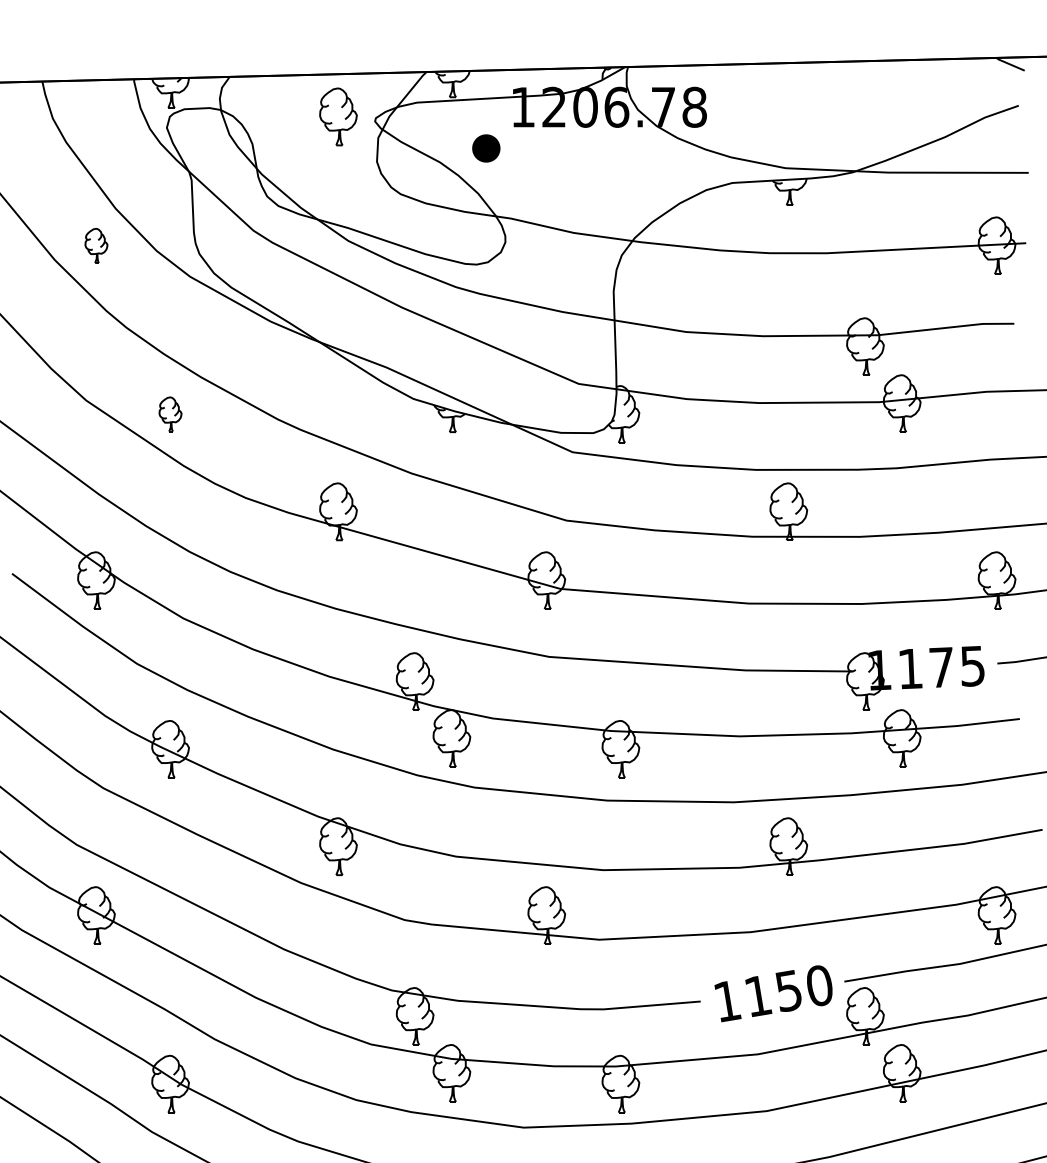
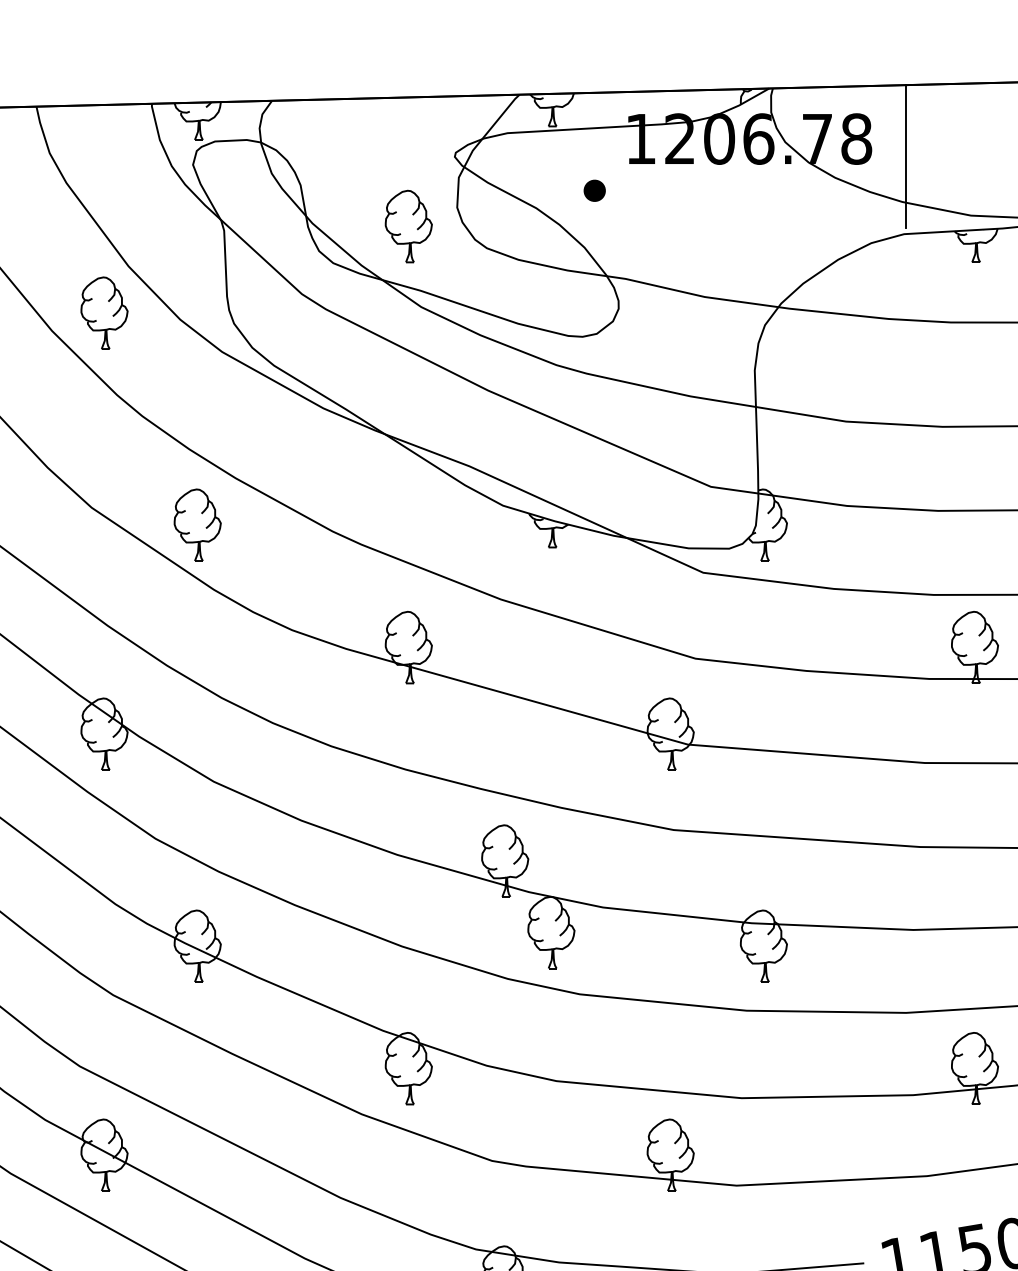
part: (338, 116) -> (408, 226), moved
line: (734, 120) -> (906, 155), added
part: (486, 148) -> (594, 190), size x0.62
part: (96, 245) -> (104, 312), size x1.67
part: (170, 414) -> (197, 525), size x1.67

